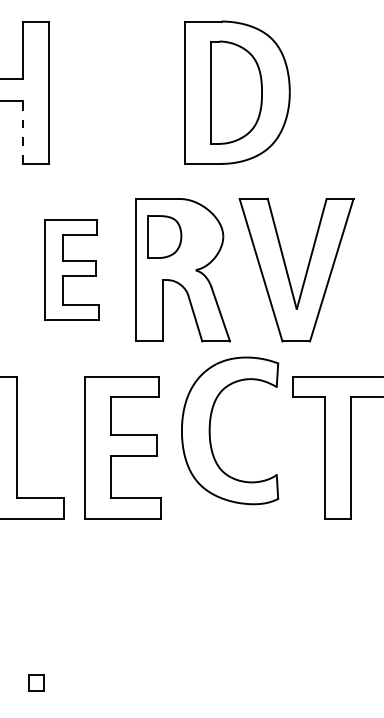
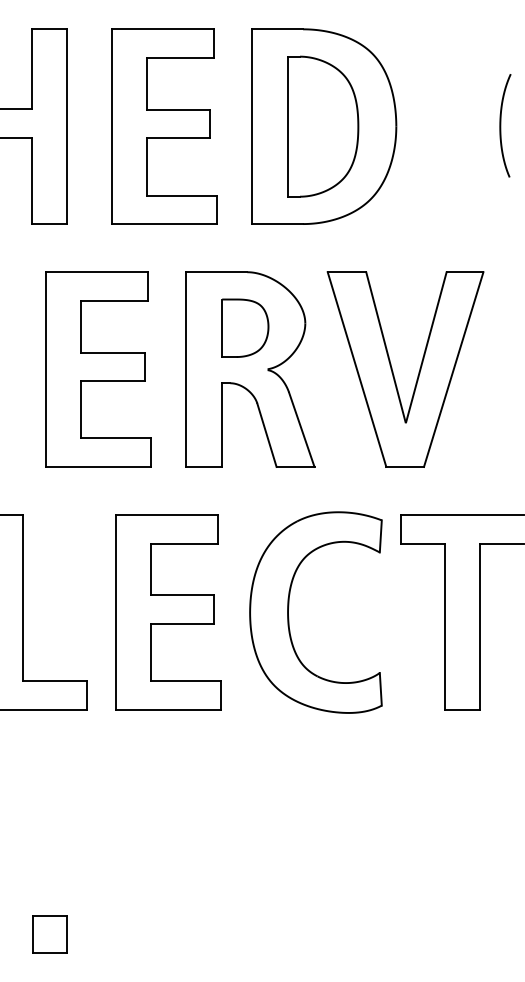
curve: (366, 91) -> (501, 125), added
part: (120, 92) -> (164, 126), added
line: (23, 131) -> (31, 179), dashed -> solid
part: (164, 236) -> (245, 327), moved
part: (71, 269) -> (97, 368), size x1.43
part: (210, 430) -> (289, 612), moved
part: (36, 682) -> (49, 933), size x1.67

